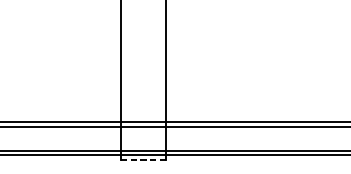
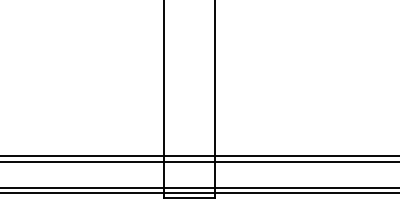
line: (143, 159) -> (189, 198), dashed -> solid

